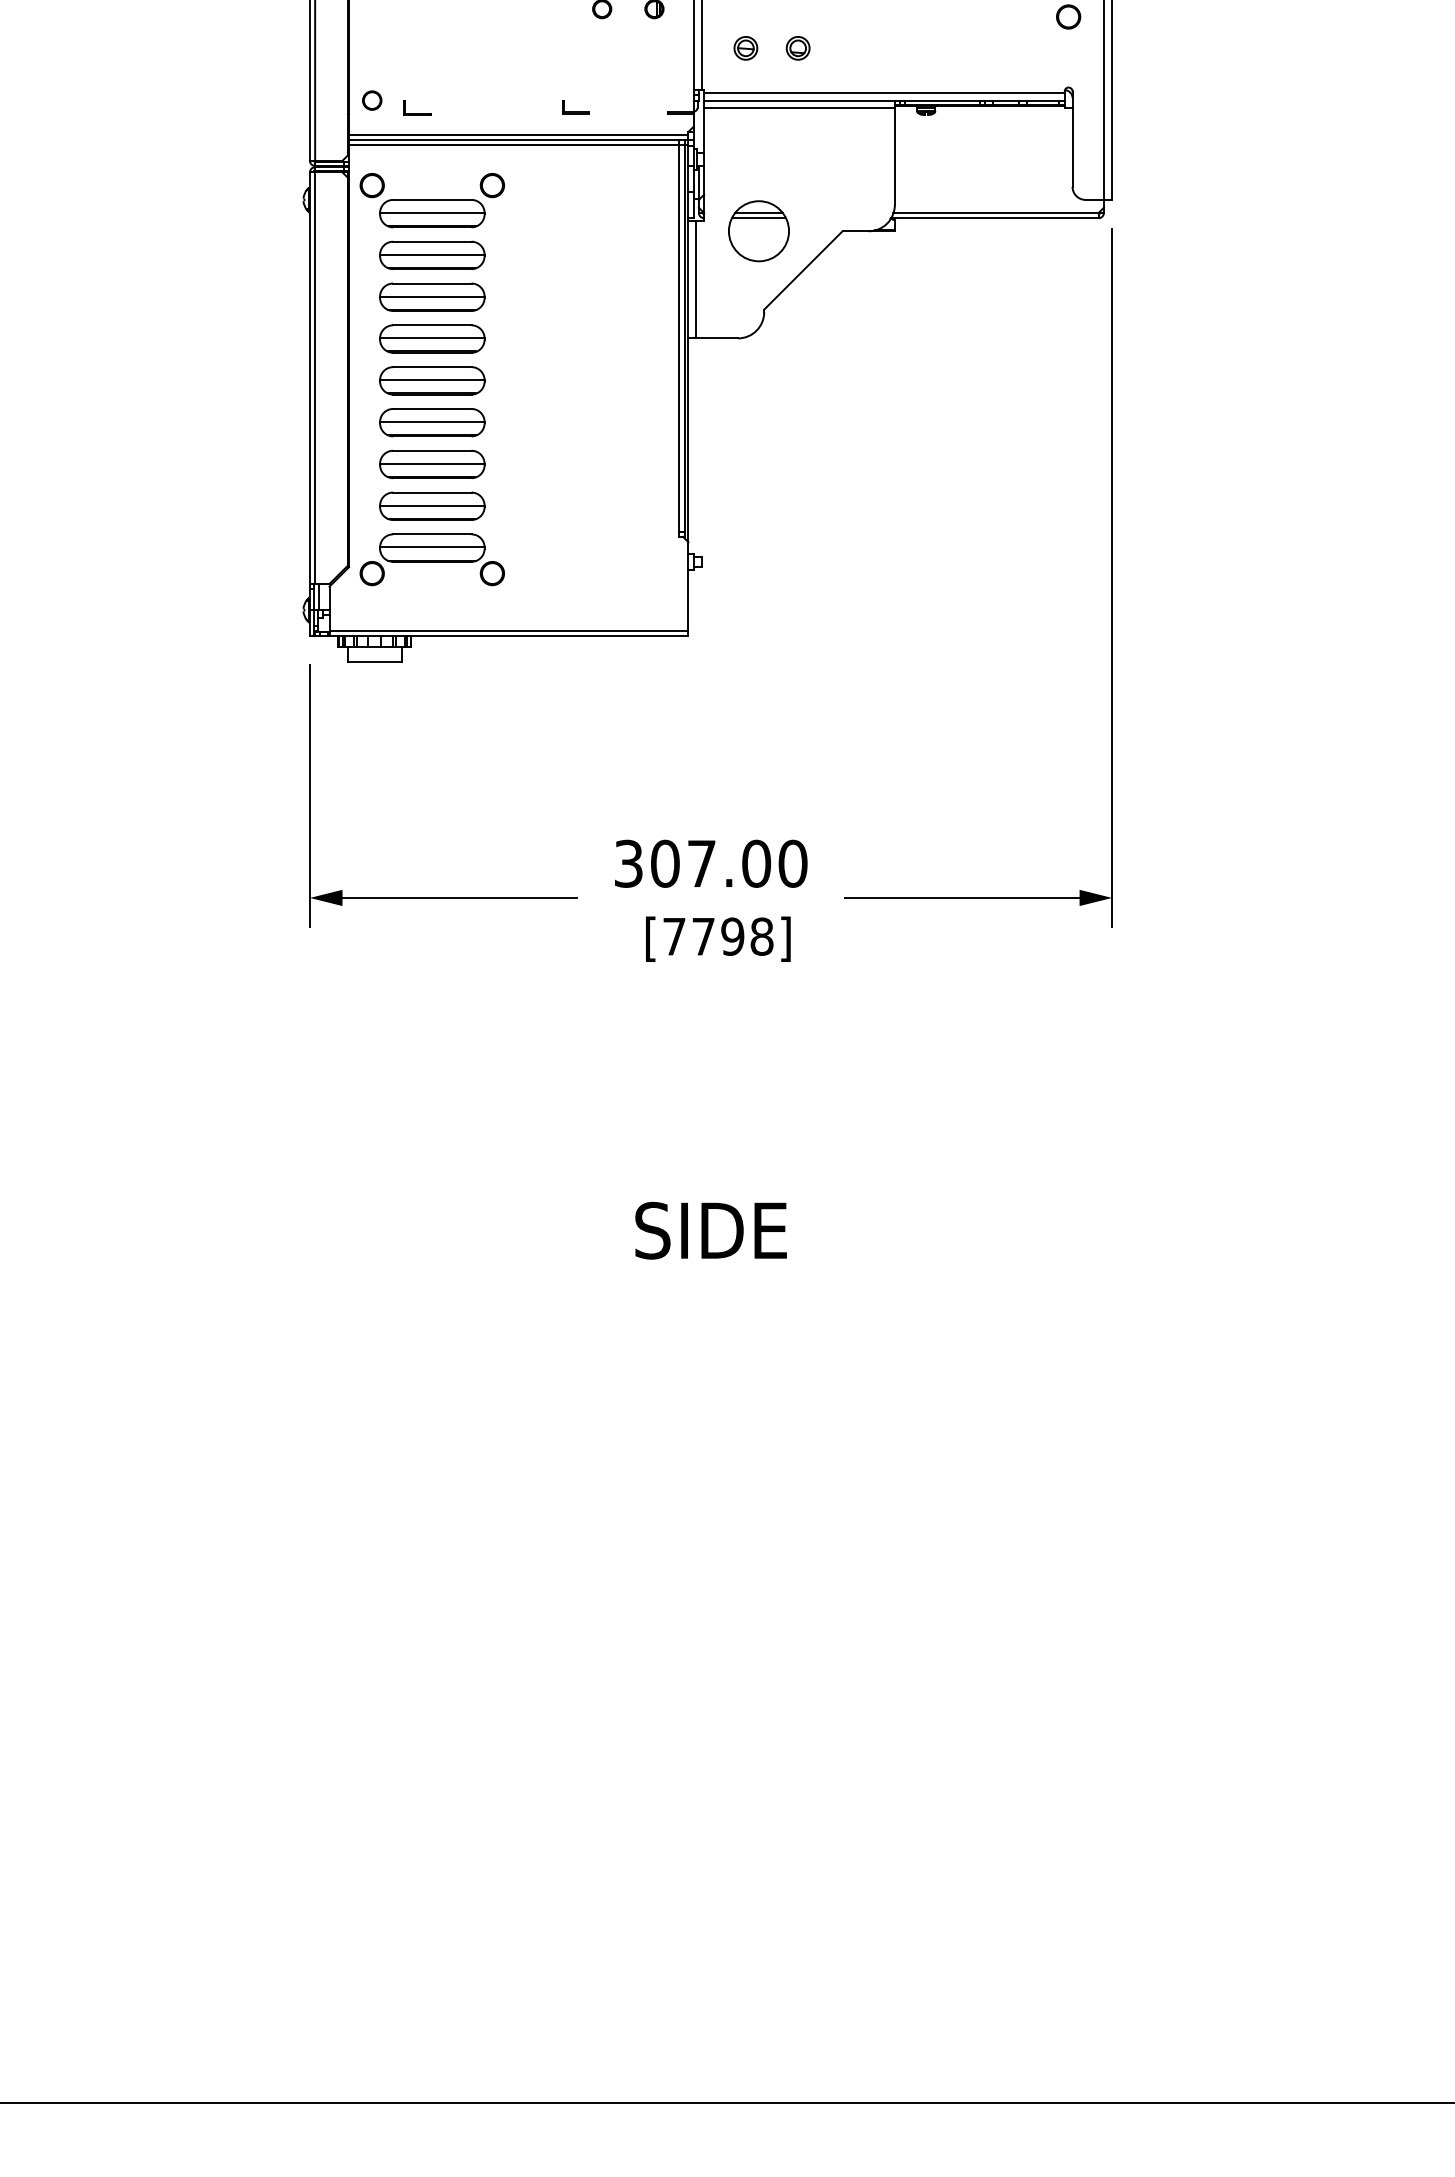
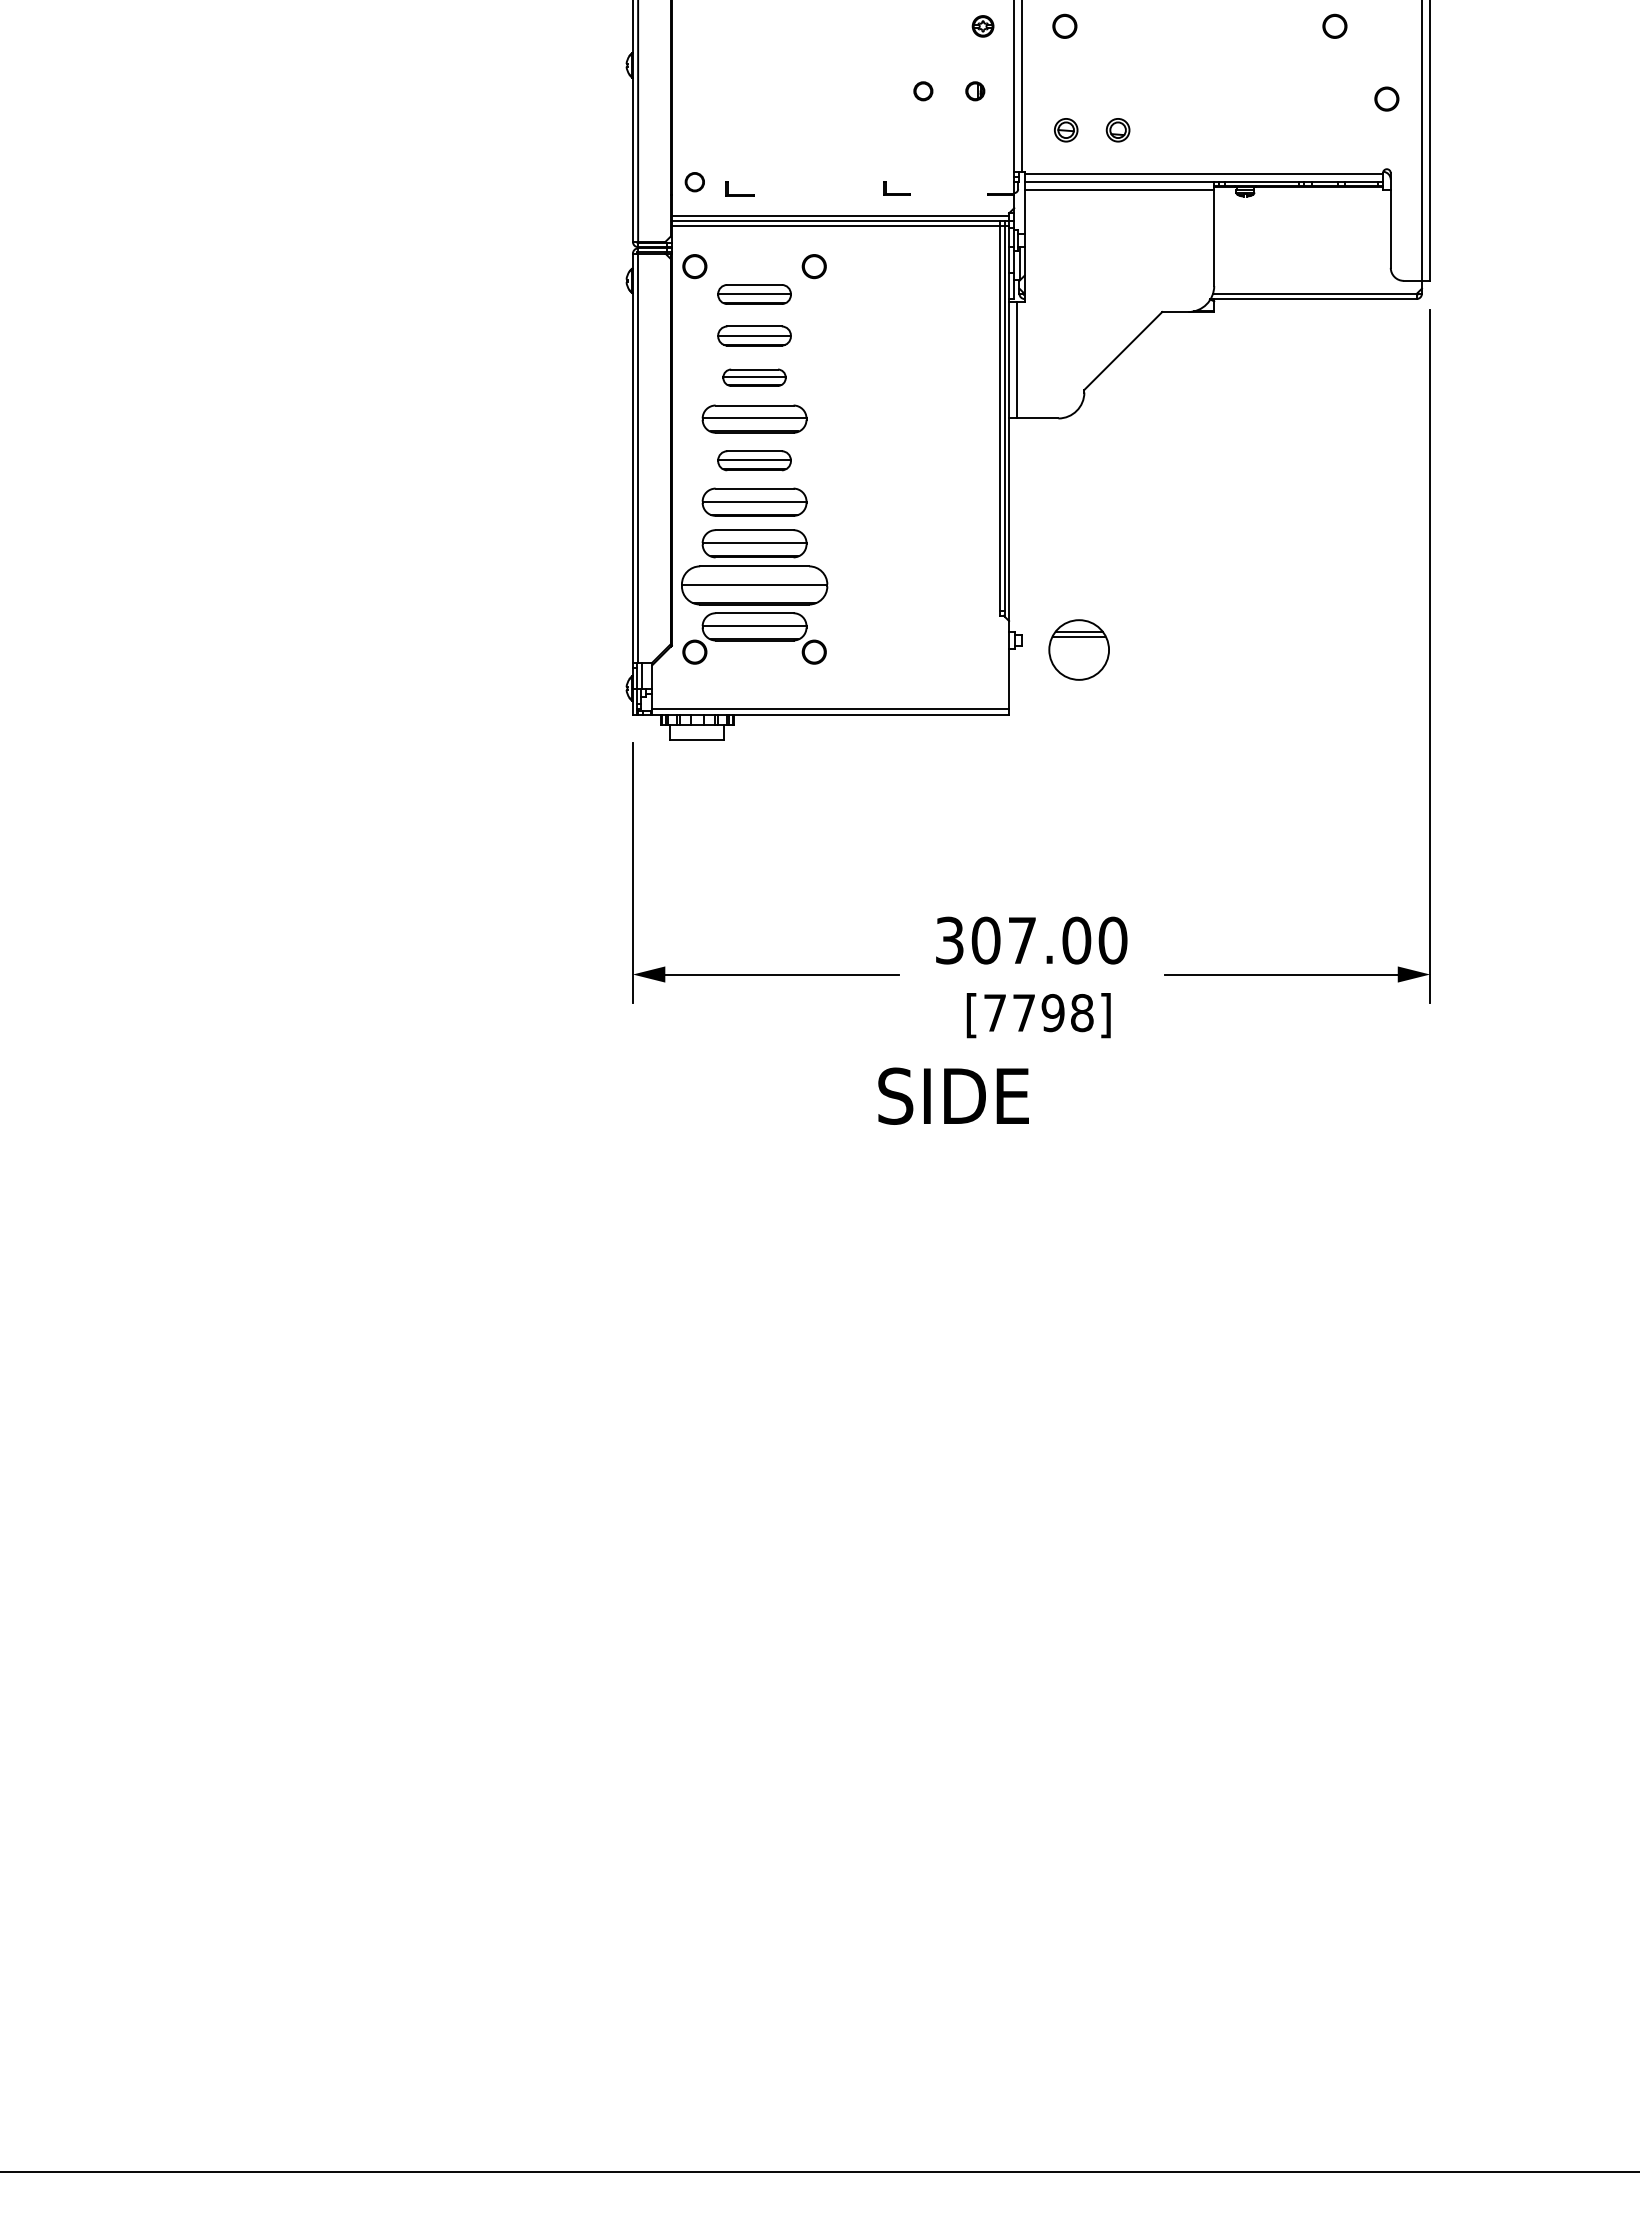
part: (432, 213) -> (754, 294), size x0.7
part: (758, 230) -> (1078, 649), moved
part: (432, 254) -> (754, 335), size x0.7
part: (432, 297) -> (754, 377), size x0.6
part: (432, 380) -> (754, 460), size x0.7
part: (432, 505) -> (754, 584), size x1.4
text: (710, 1229) -> (953, 1095), moved

